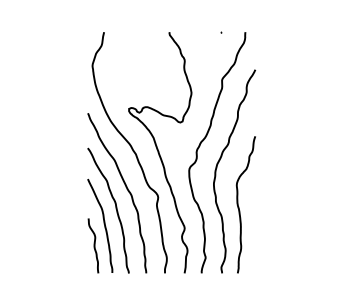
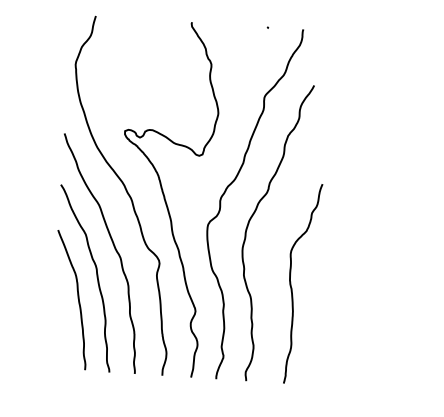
curve: (239, 206) -> (292, 285), moved
curve: (93, 245) -> (60, 328), removed

